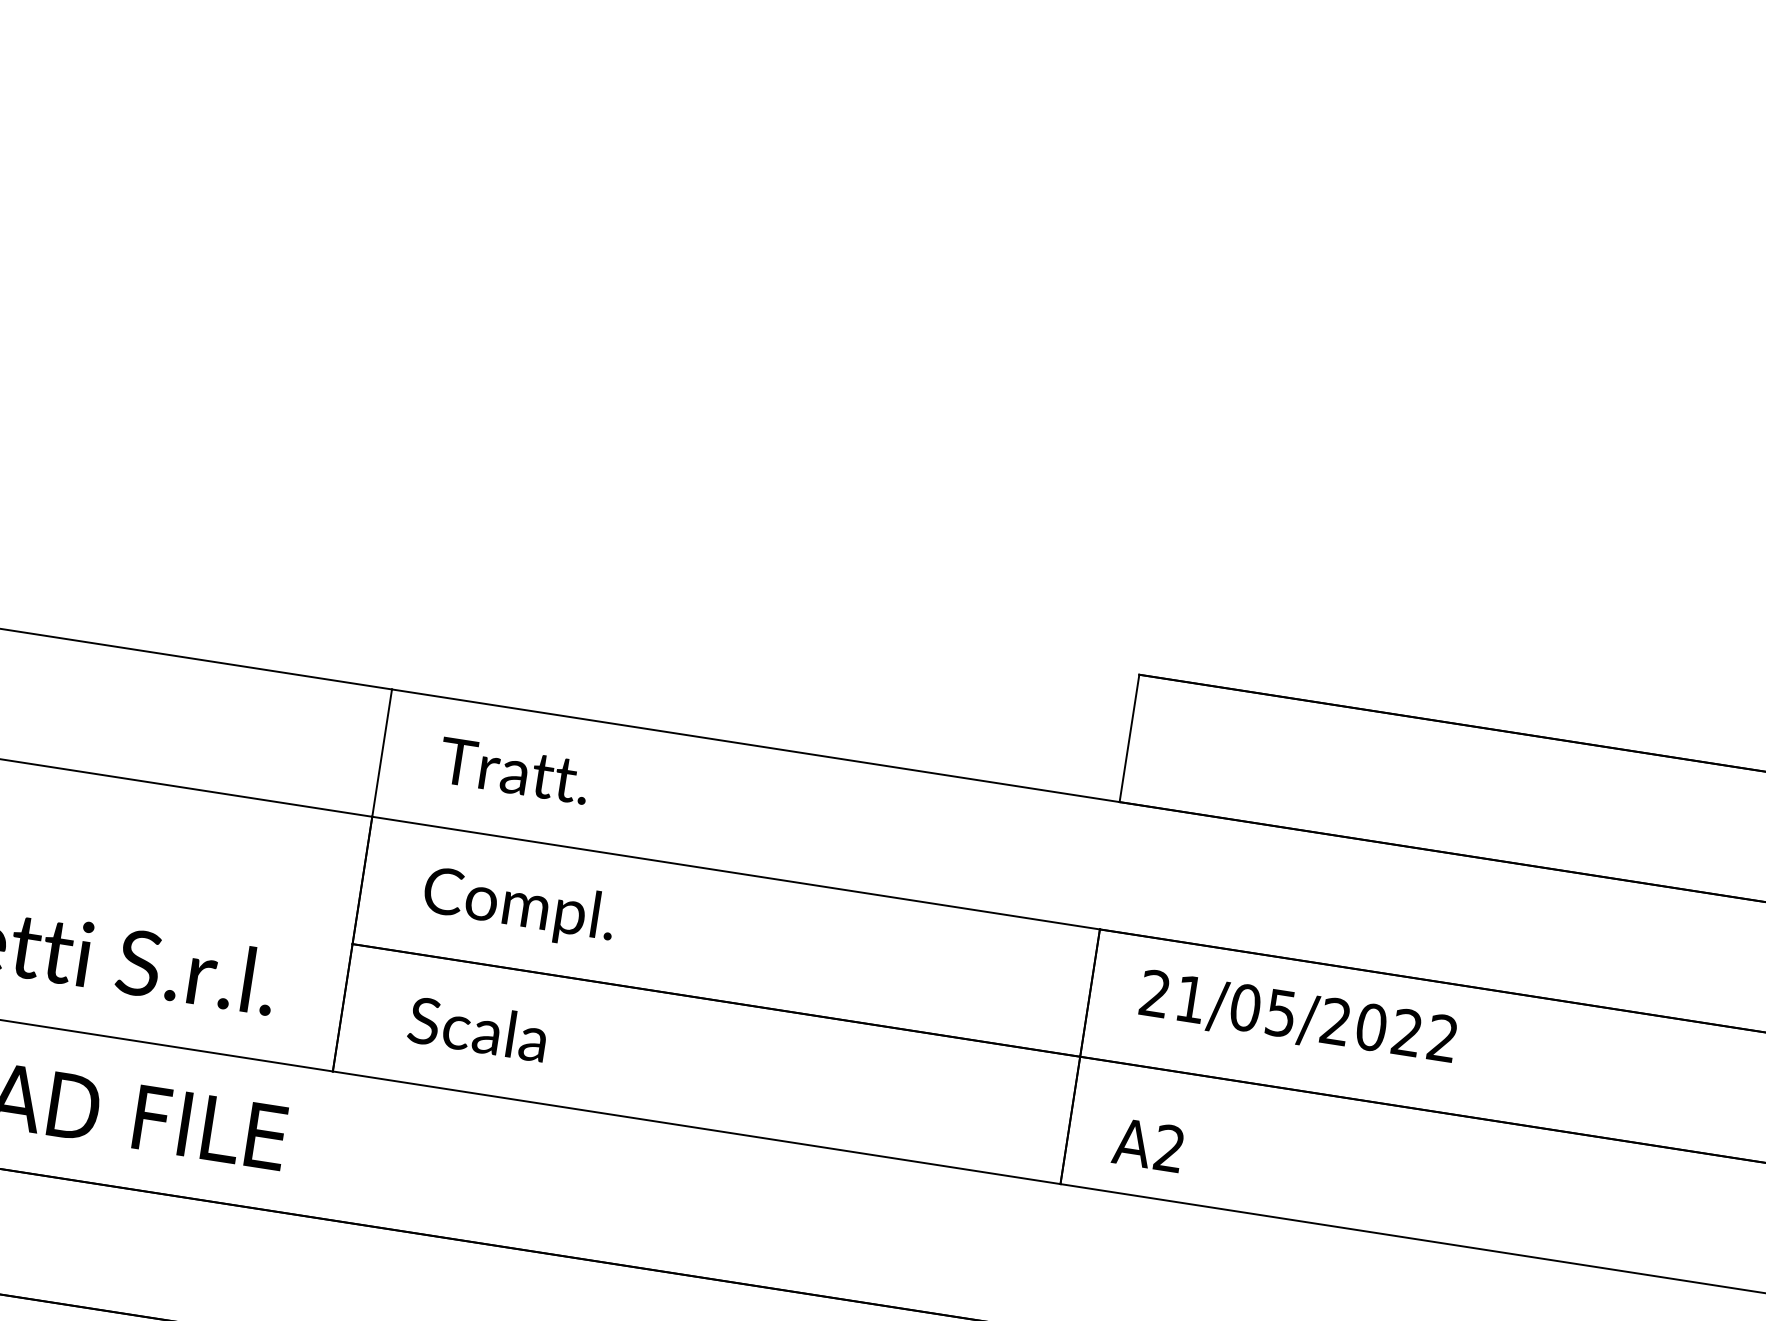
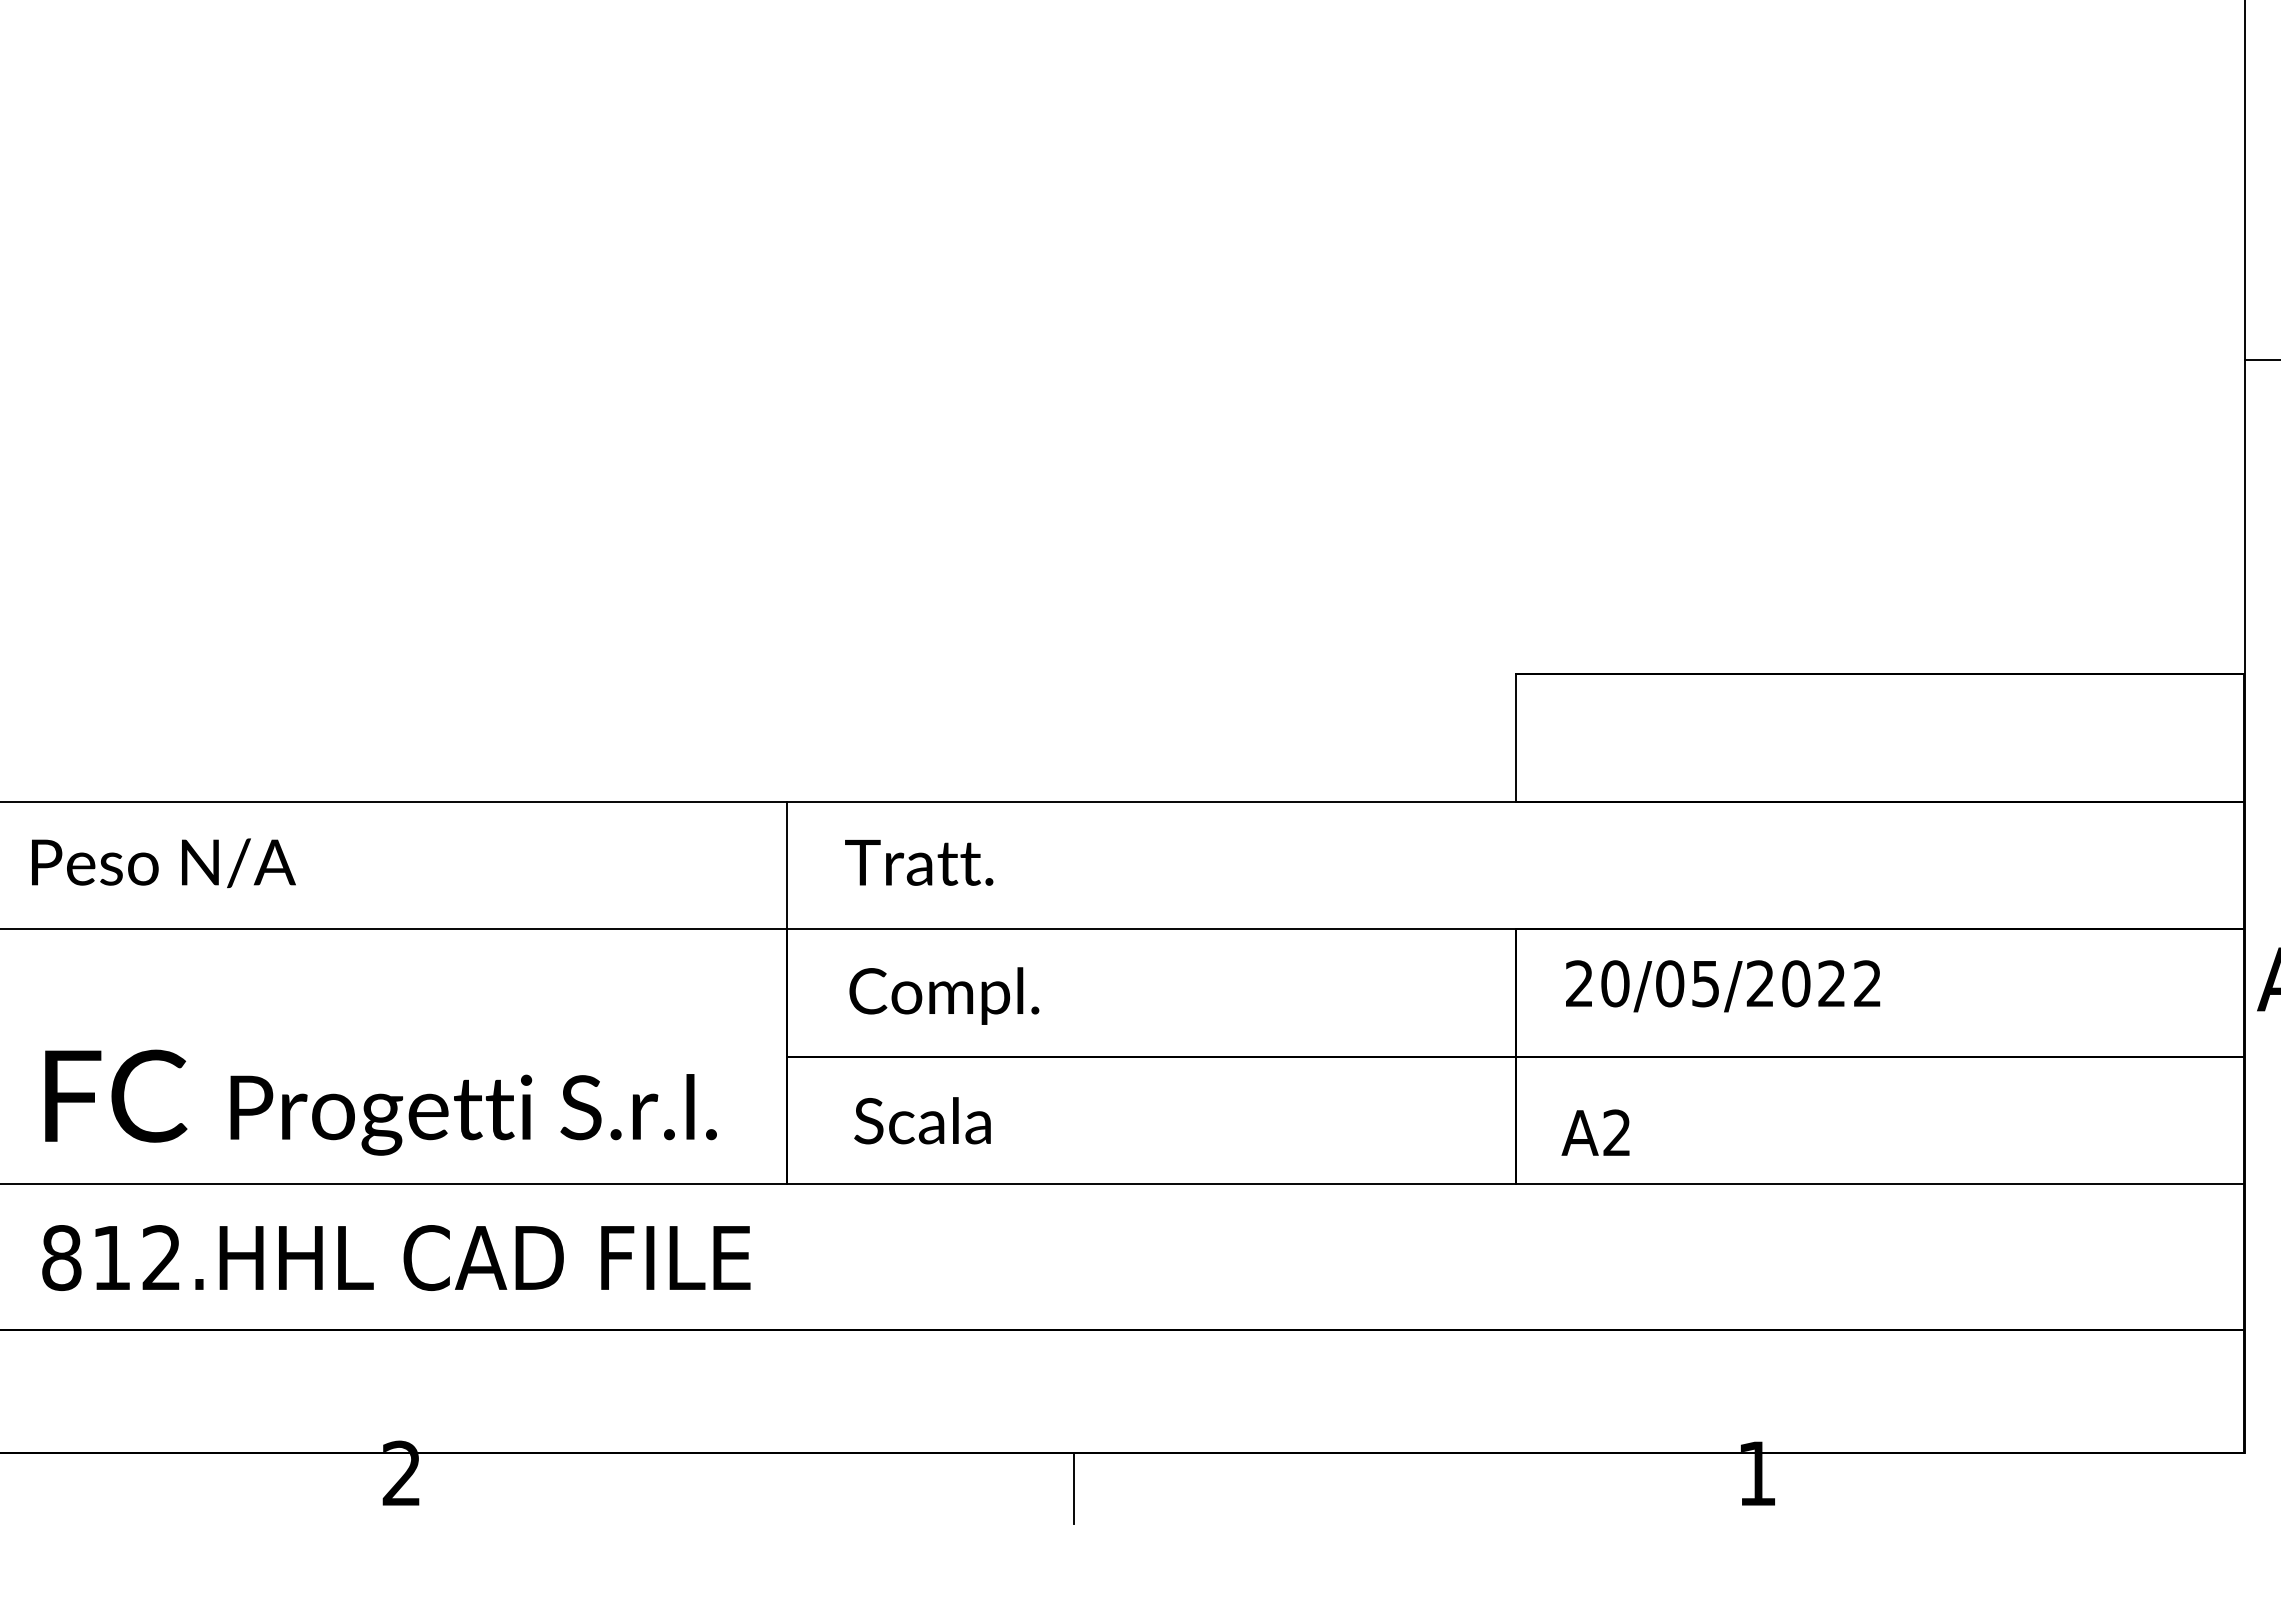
text: (1191, 999) -> (1615, 983), 21/05/2022 -> 20/05/2022

